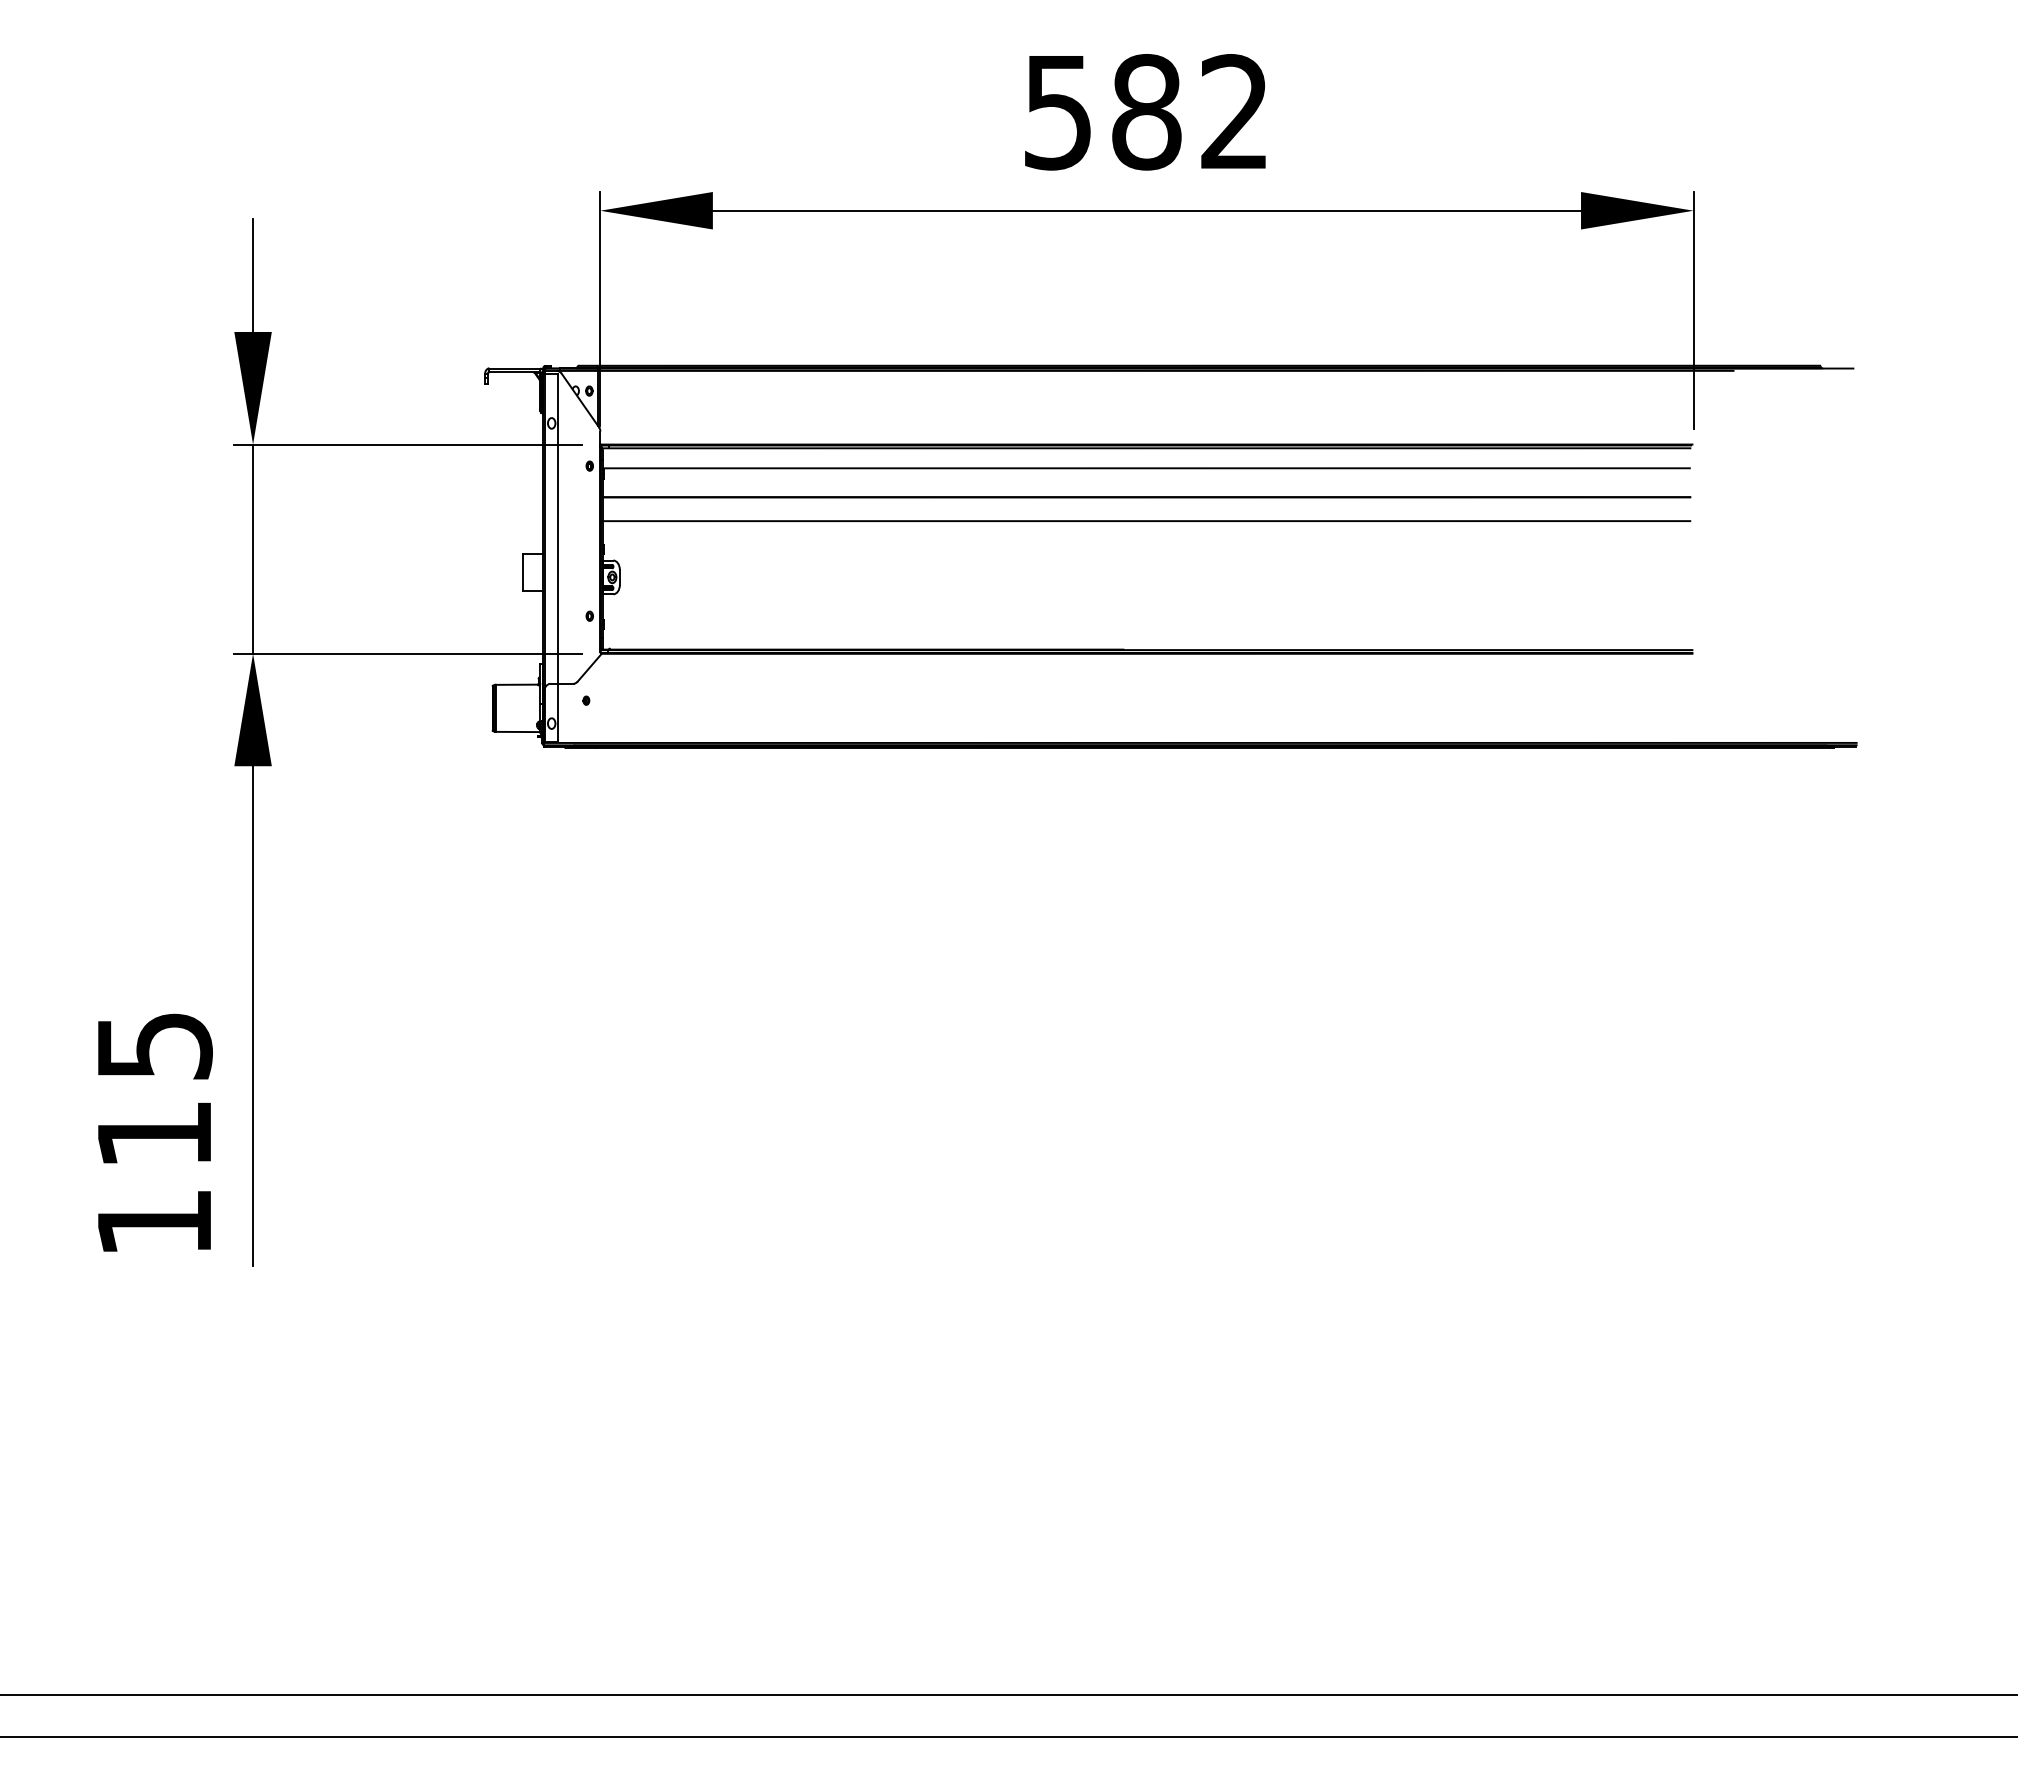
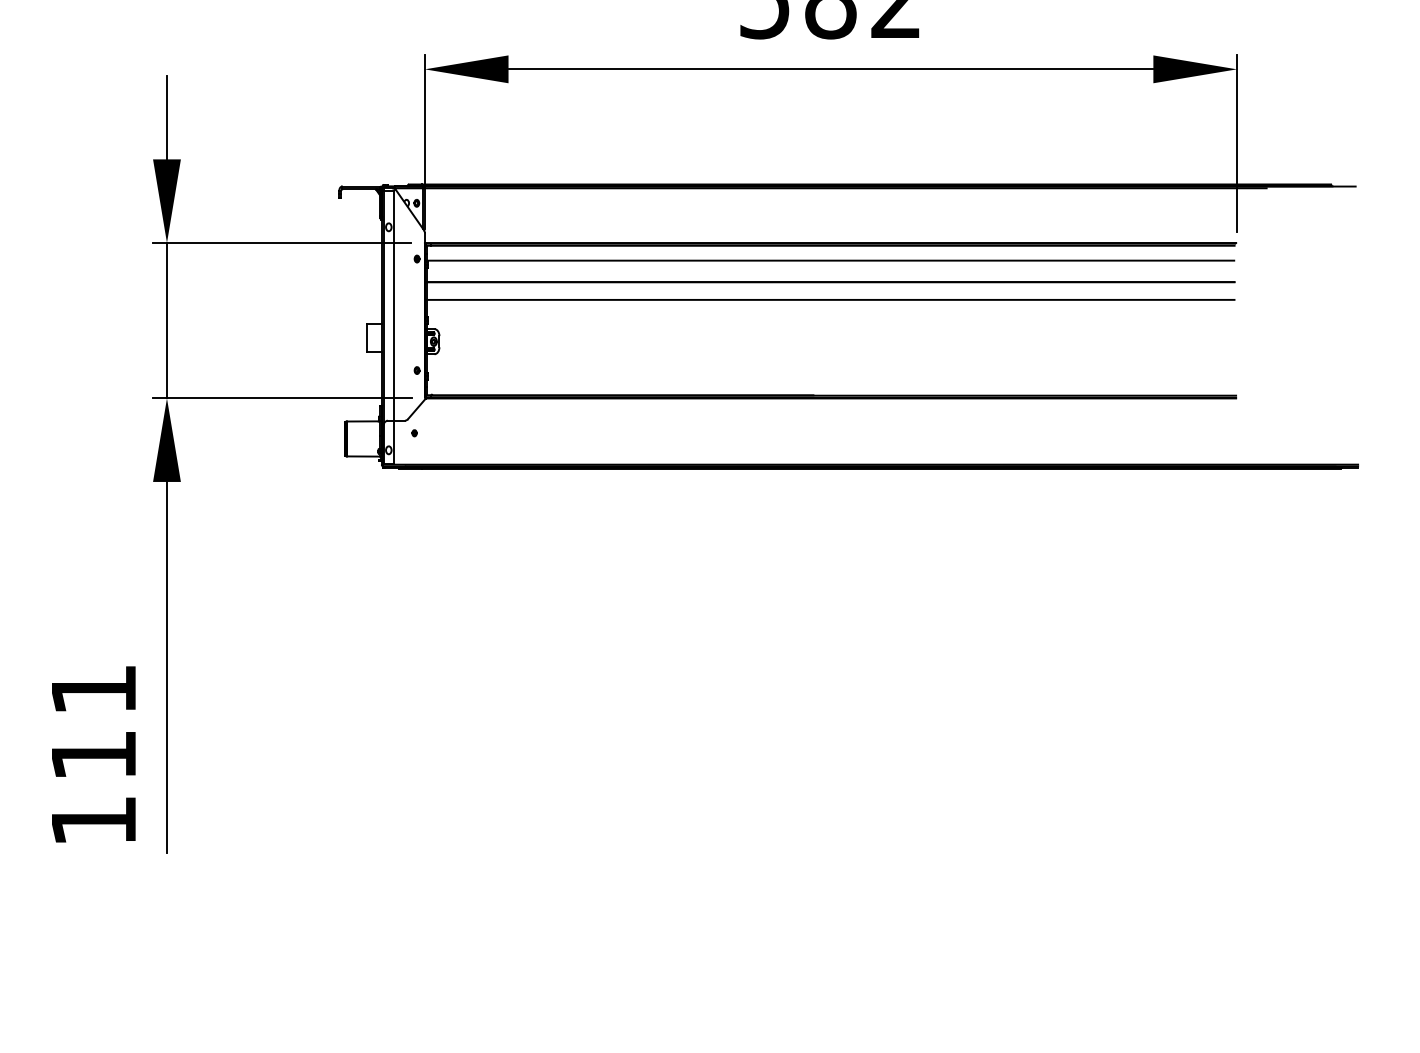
text: (155, 1046) -> (94, 690), 115 -> 111

